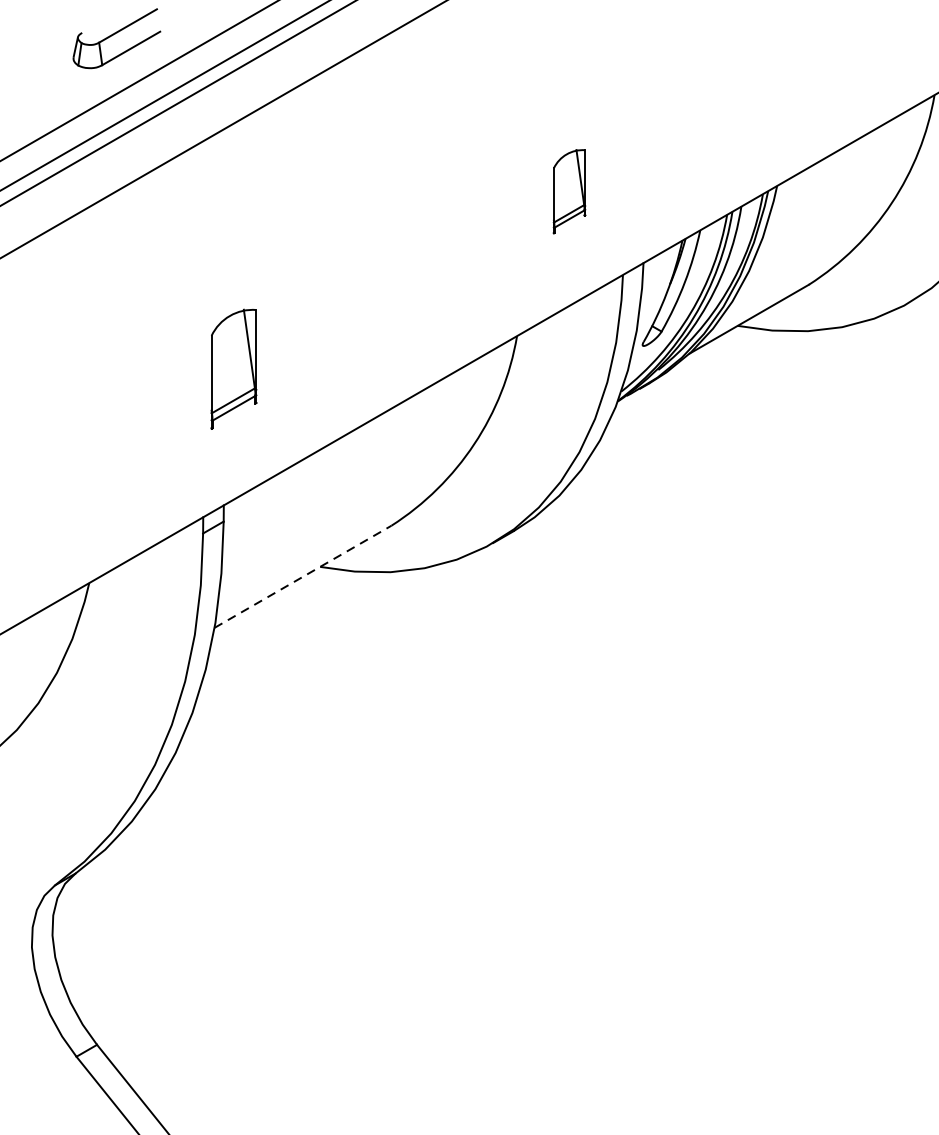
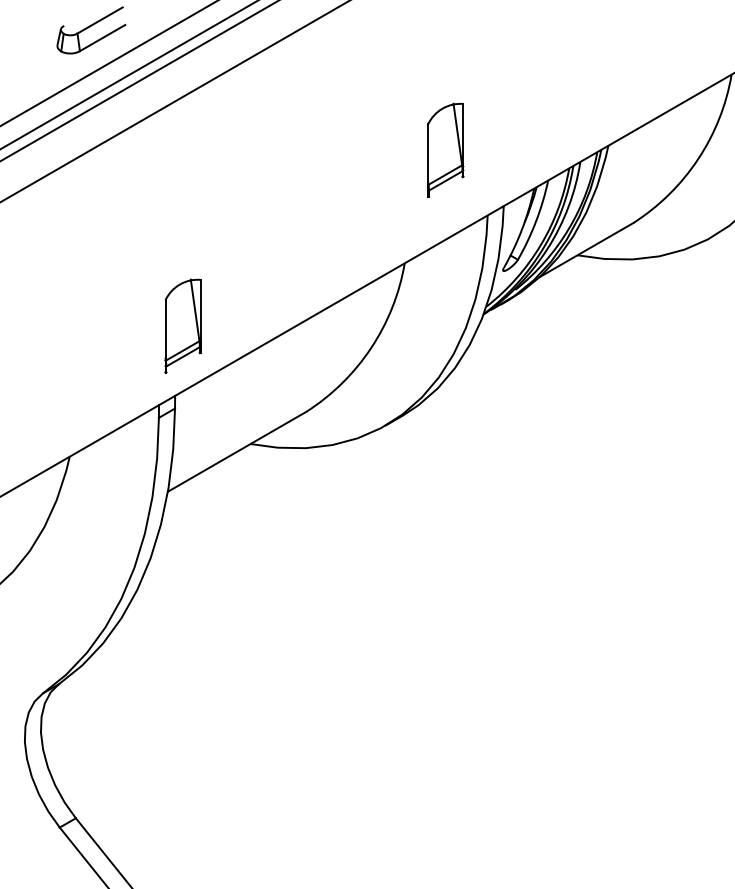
part: (569, 190) -> (445, 149), size x1.43
part: (233, 368) -> (182, 325), moved
line: (303, 576) -> (237, 451), dashed -> solid

